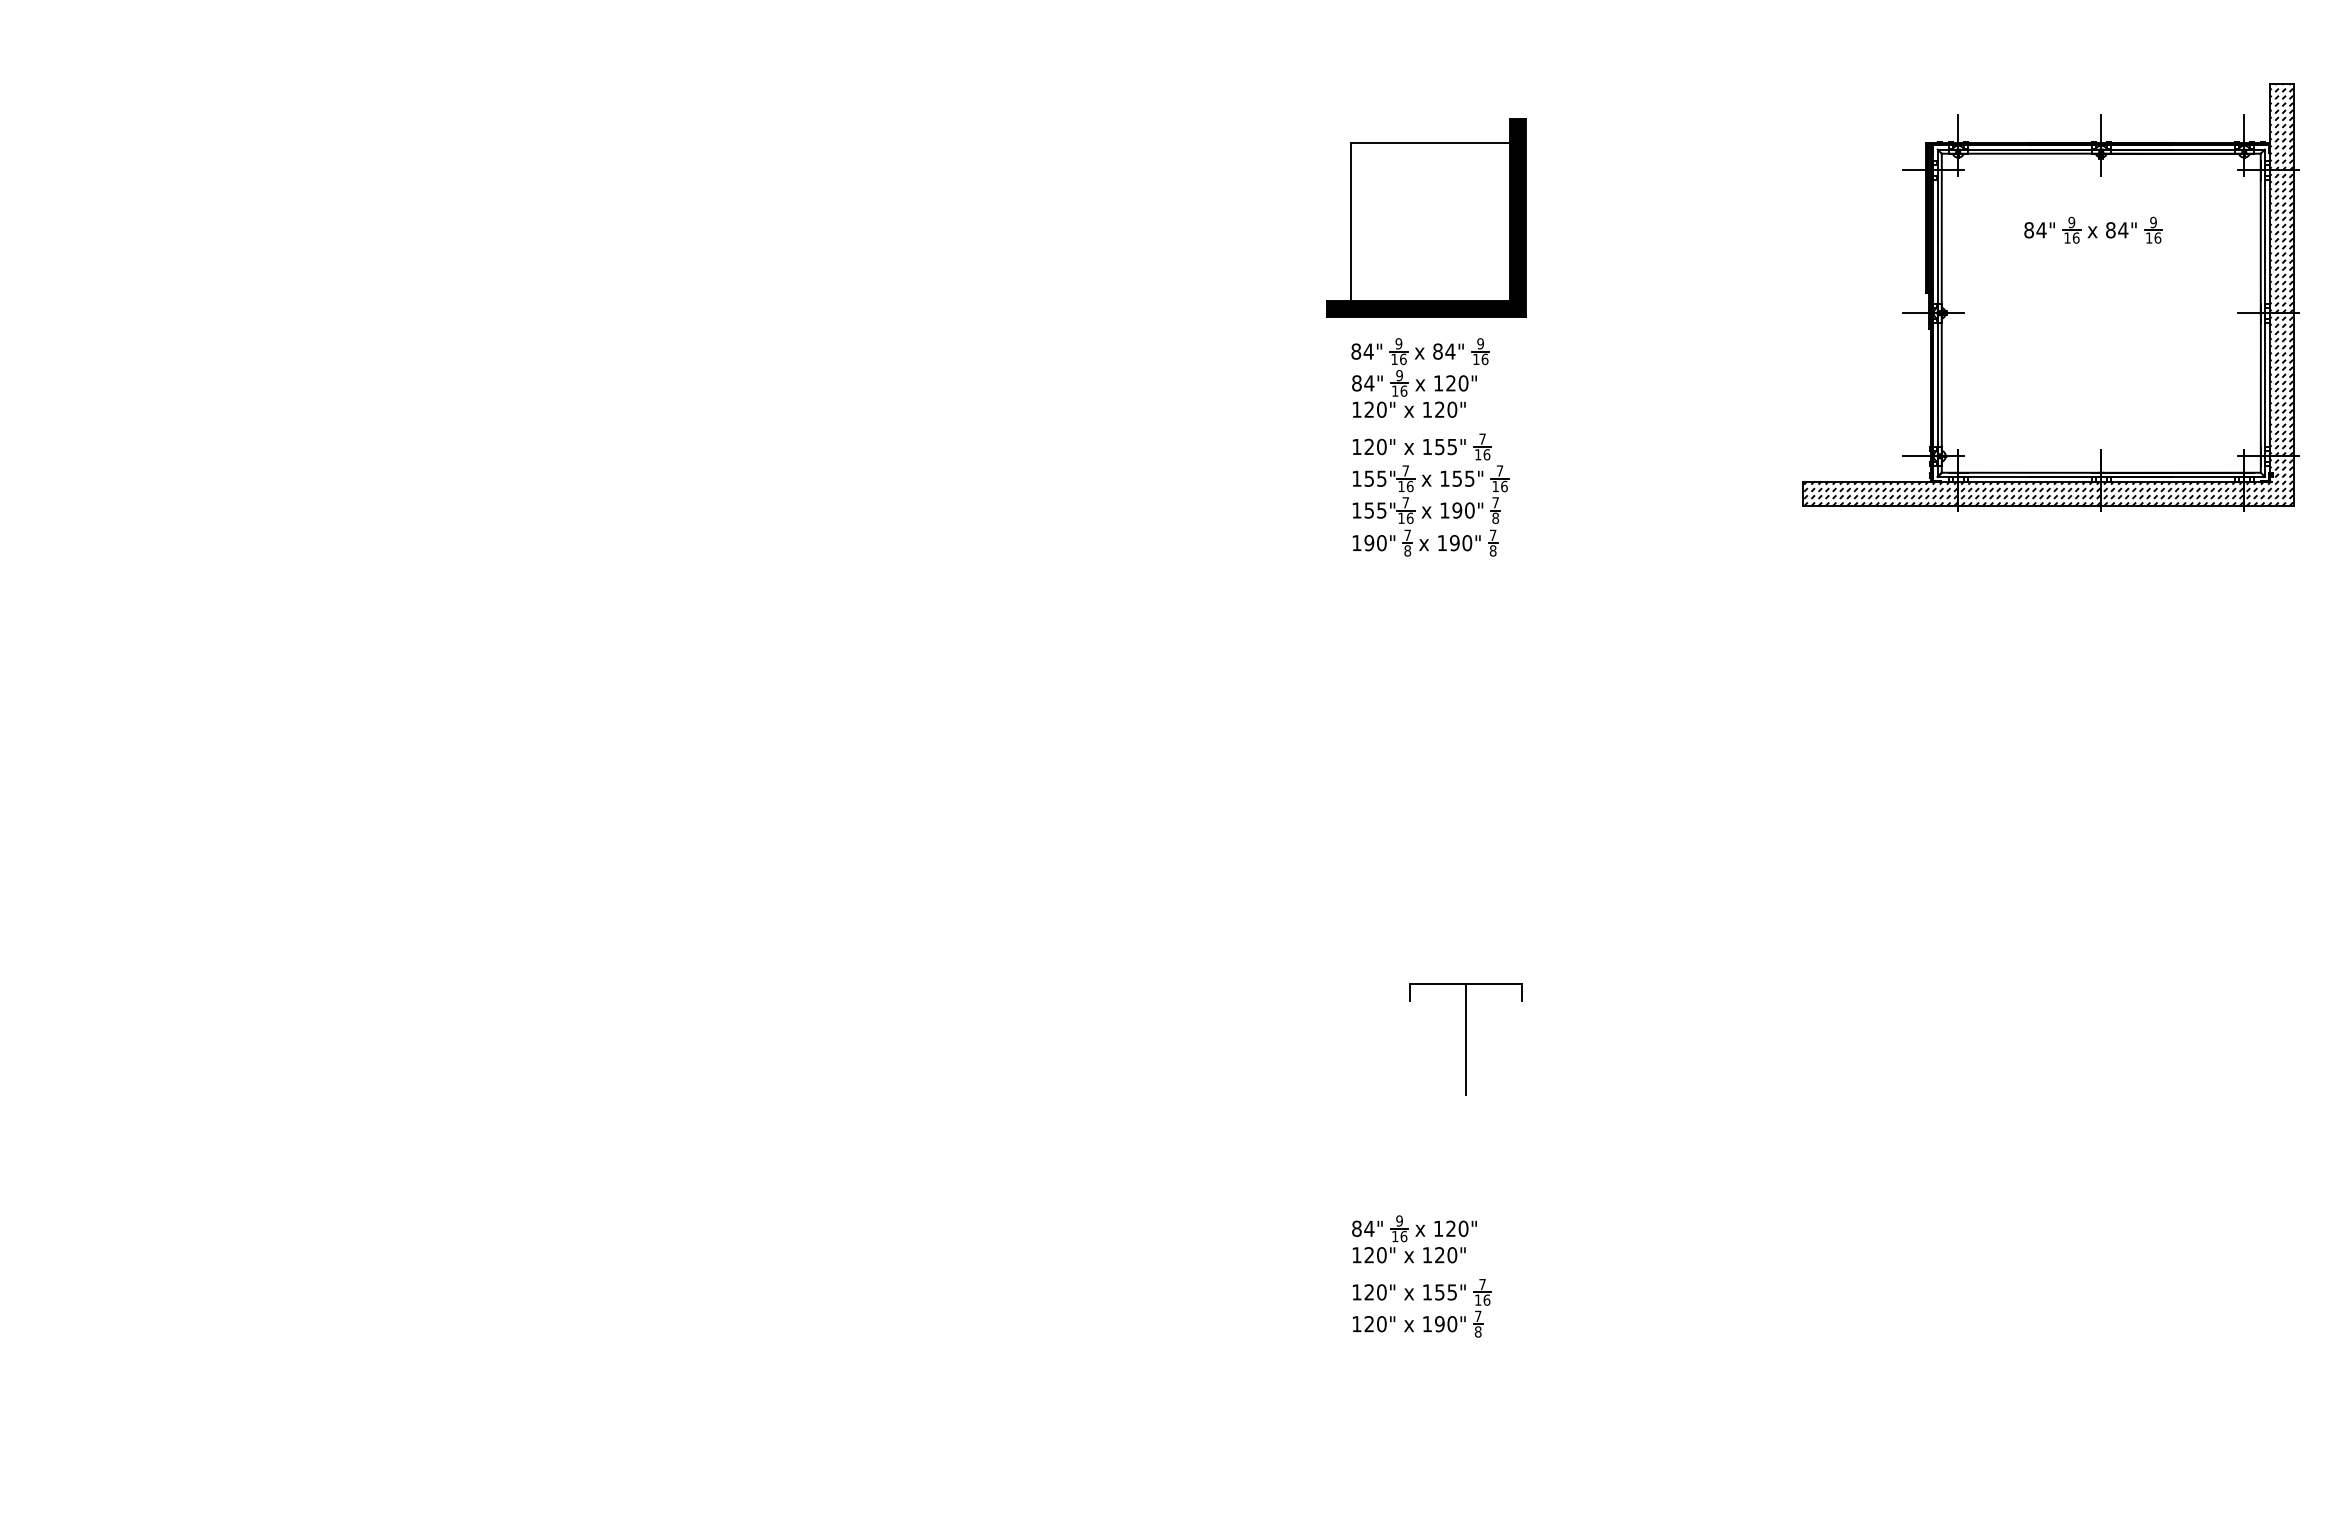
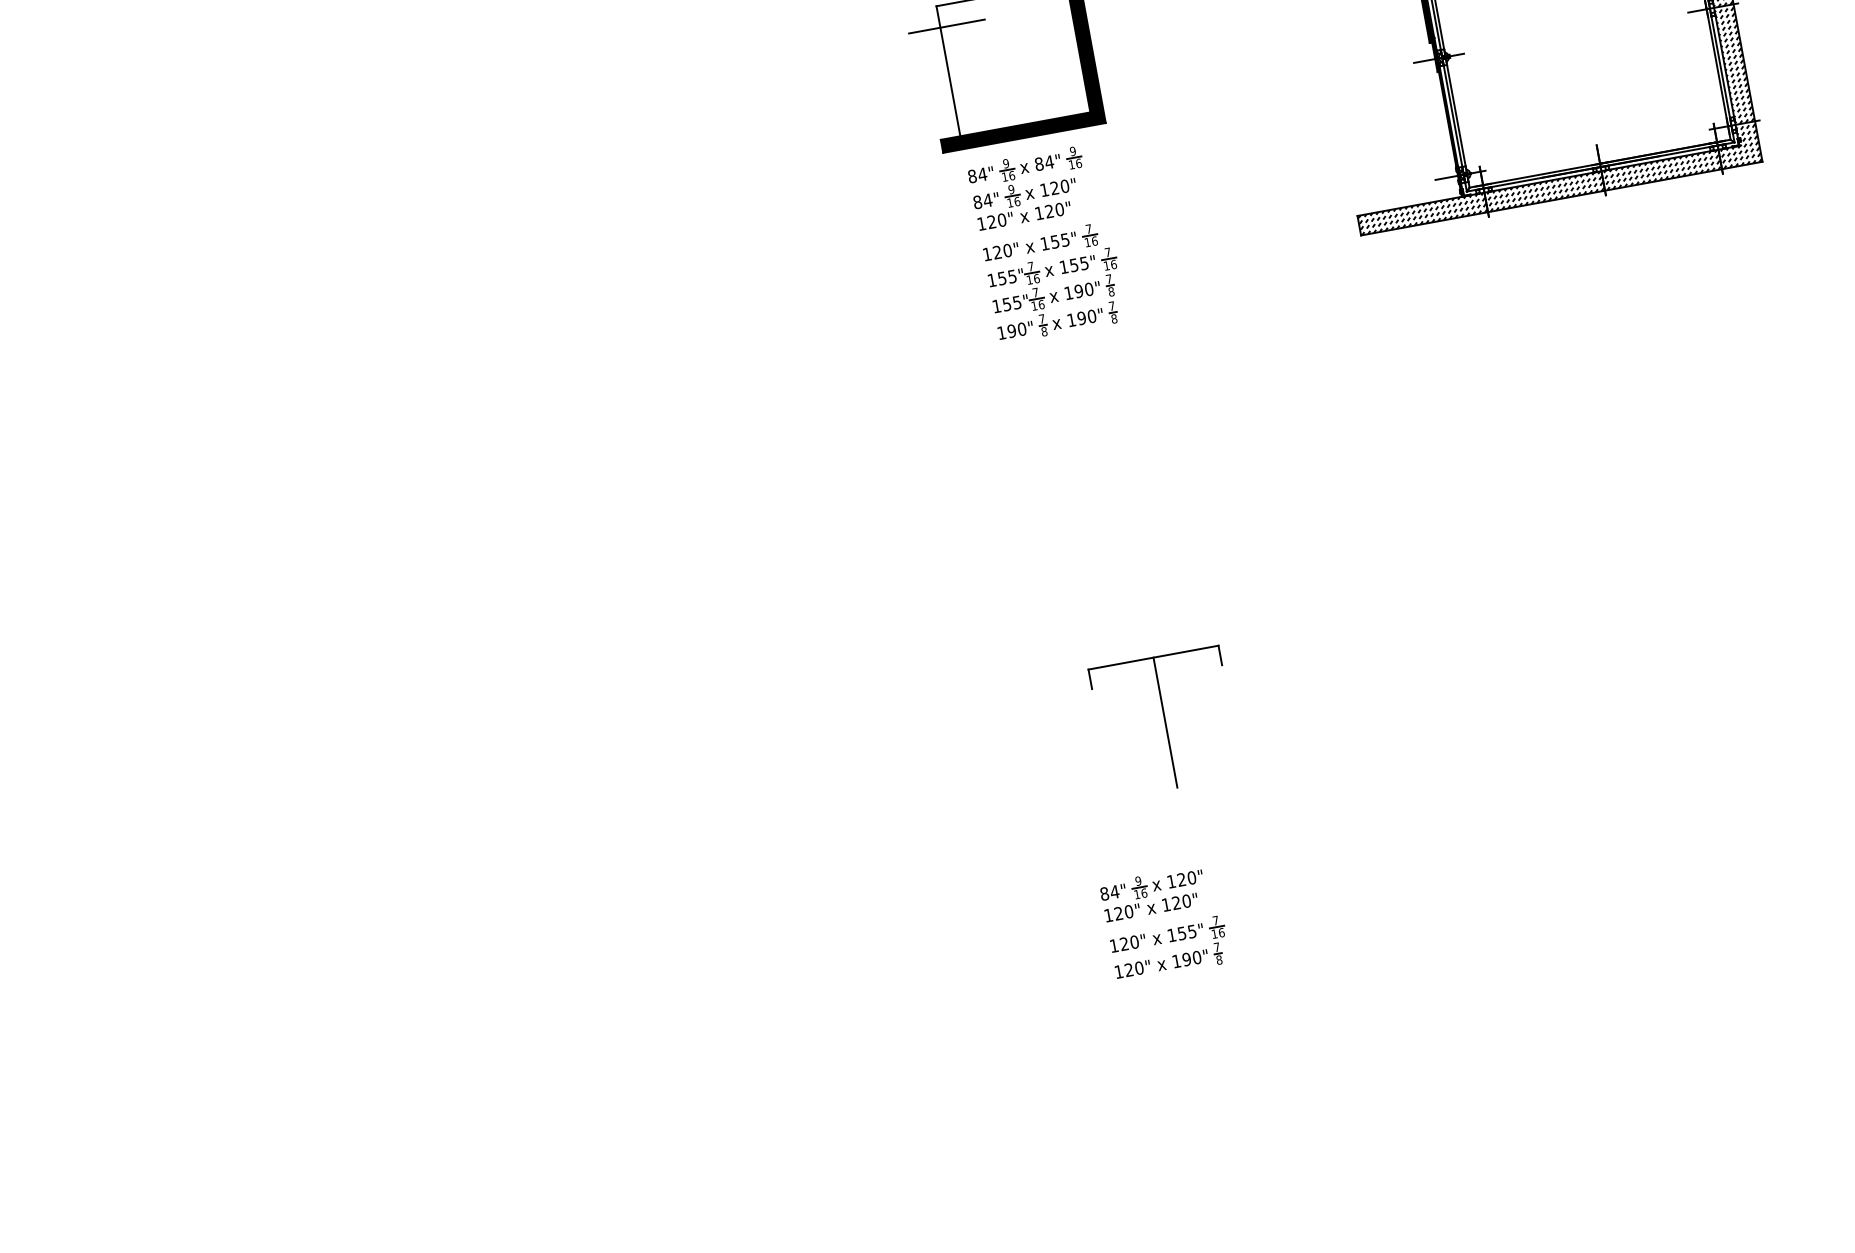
line: (1358, 168) -> (946, 26), added
part: (1465, 1039) -> (1165, 722), size x1.43

